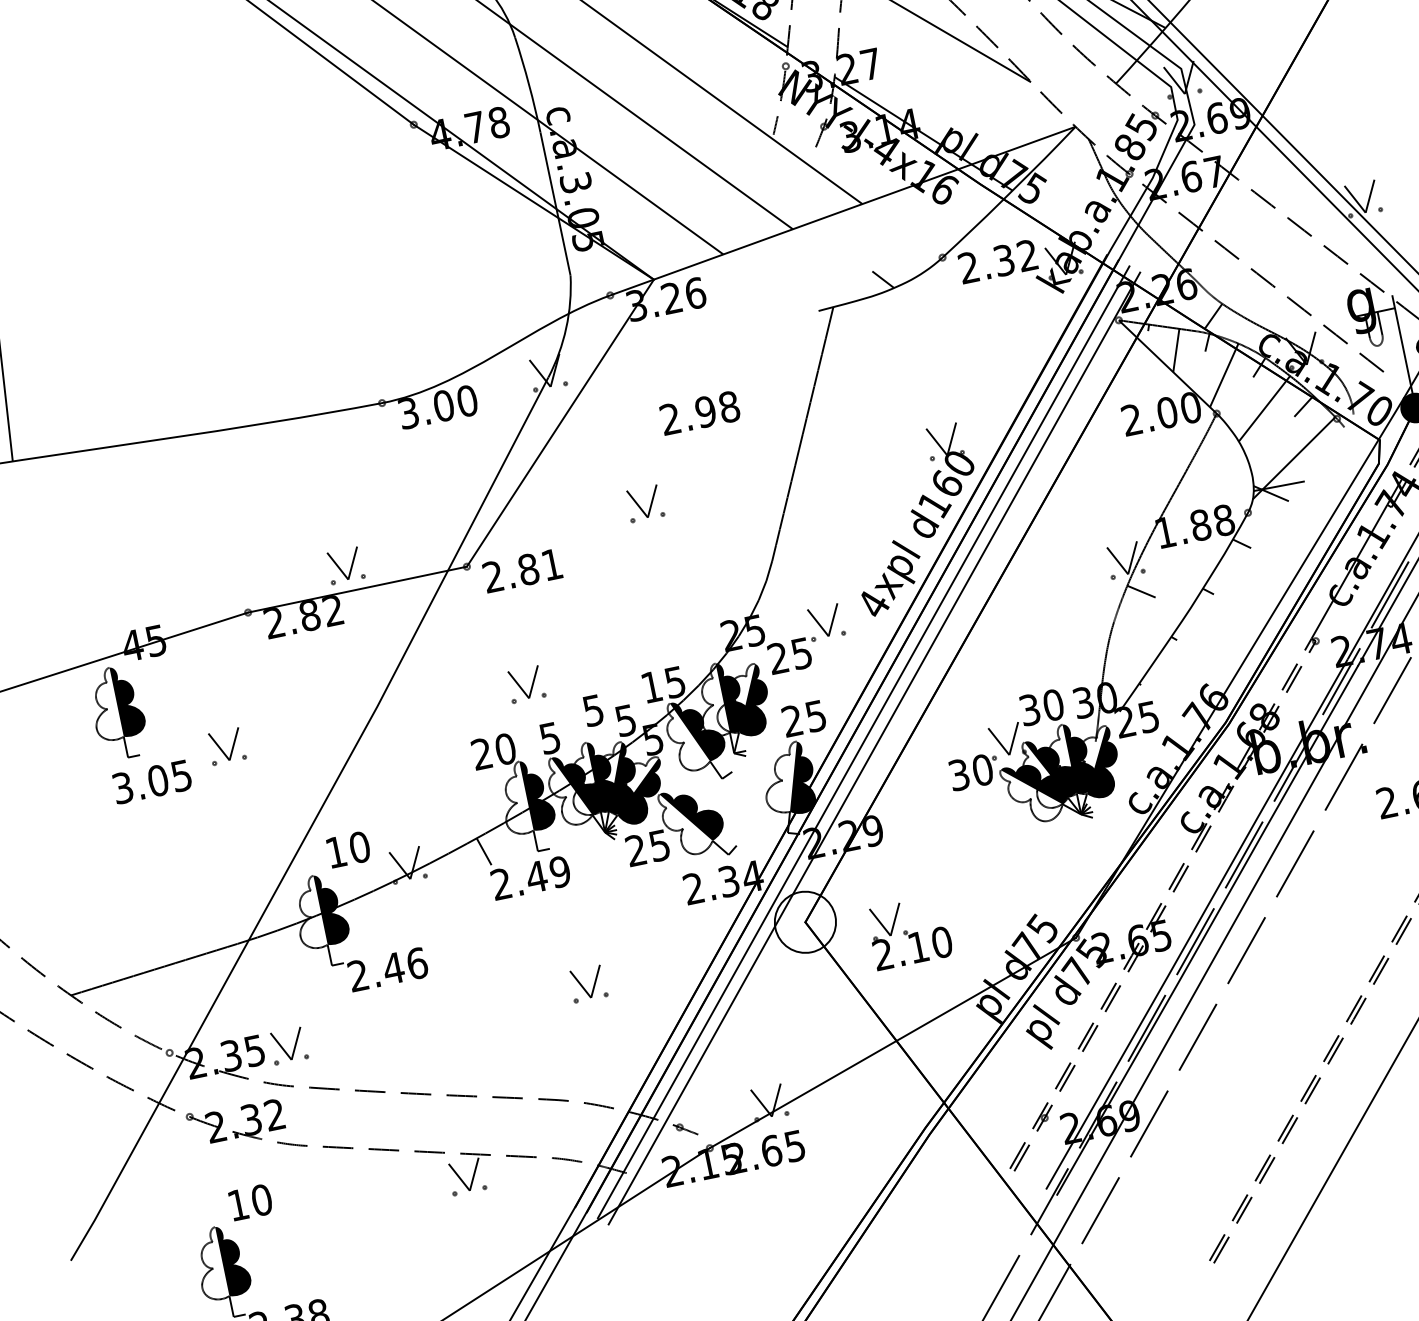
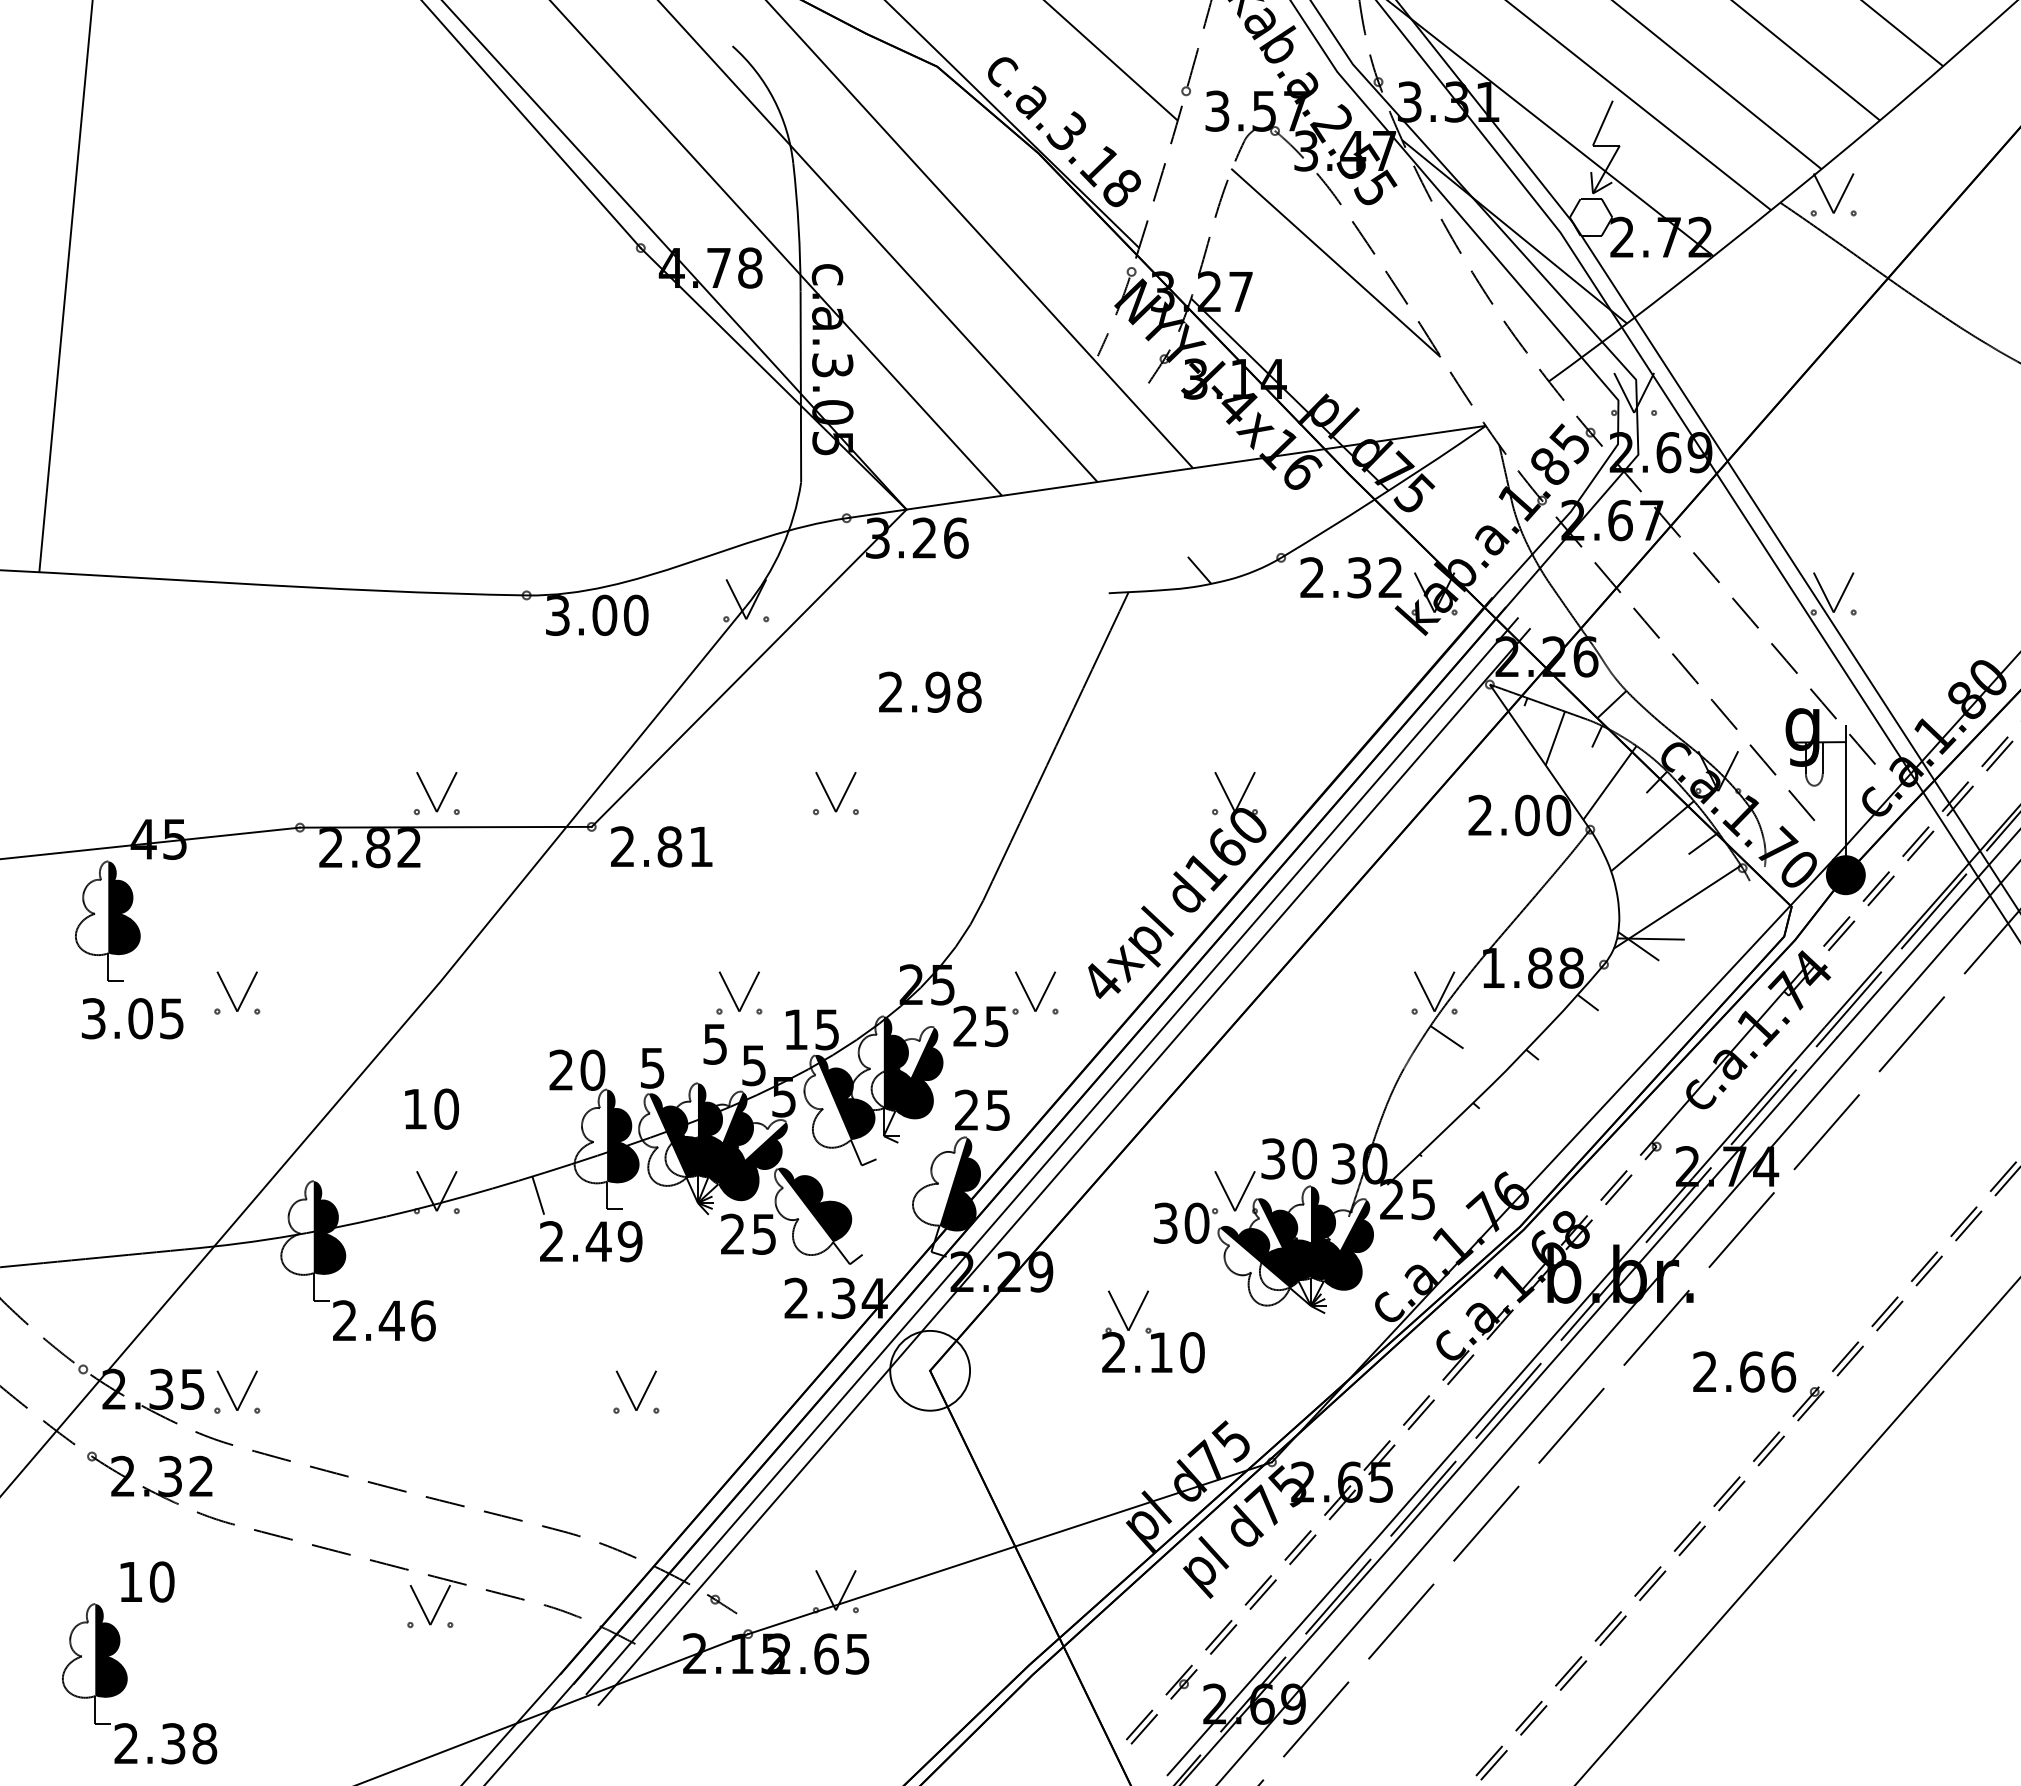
part: (531, 686) -> (745, 996), moved
text: (348, 849) -> (431, 1108), moved
part: (909, 932) -> (1153, 1331), moved

